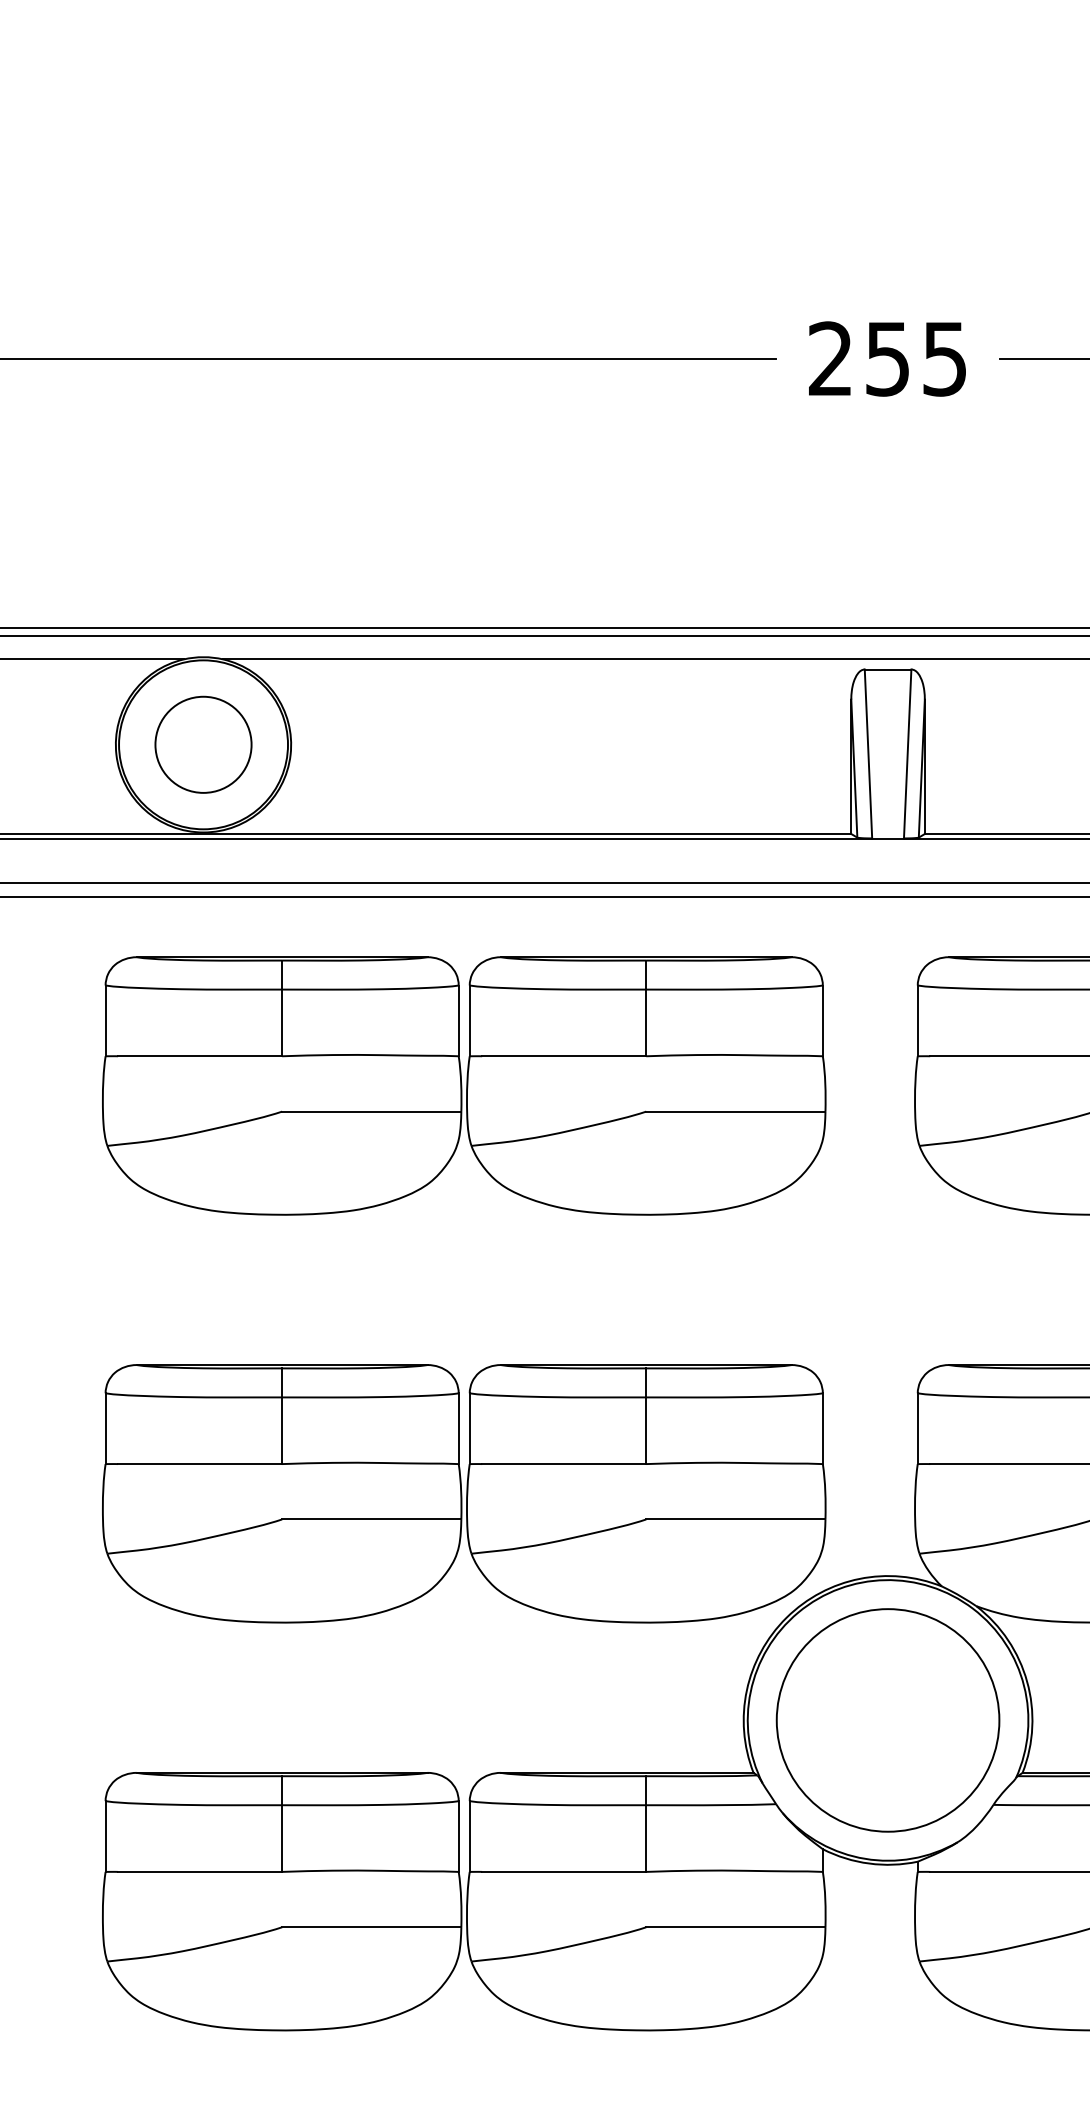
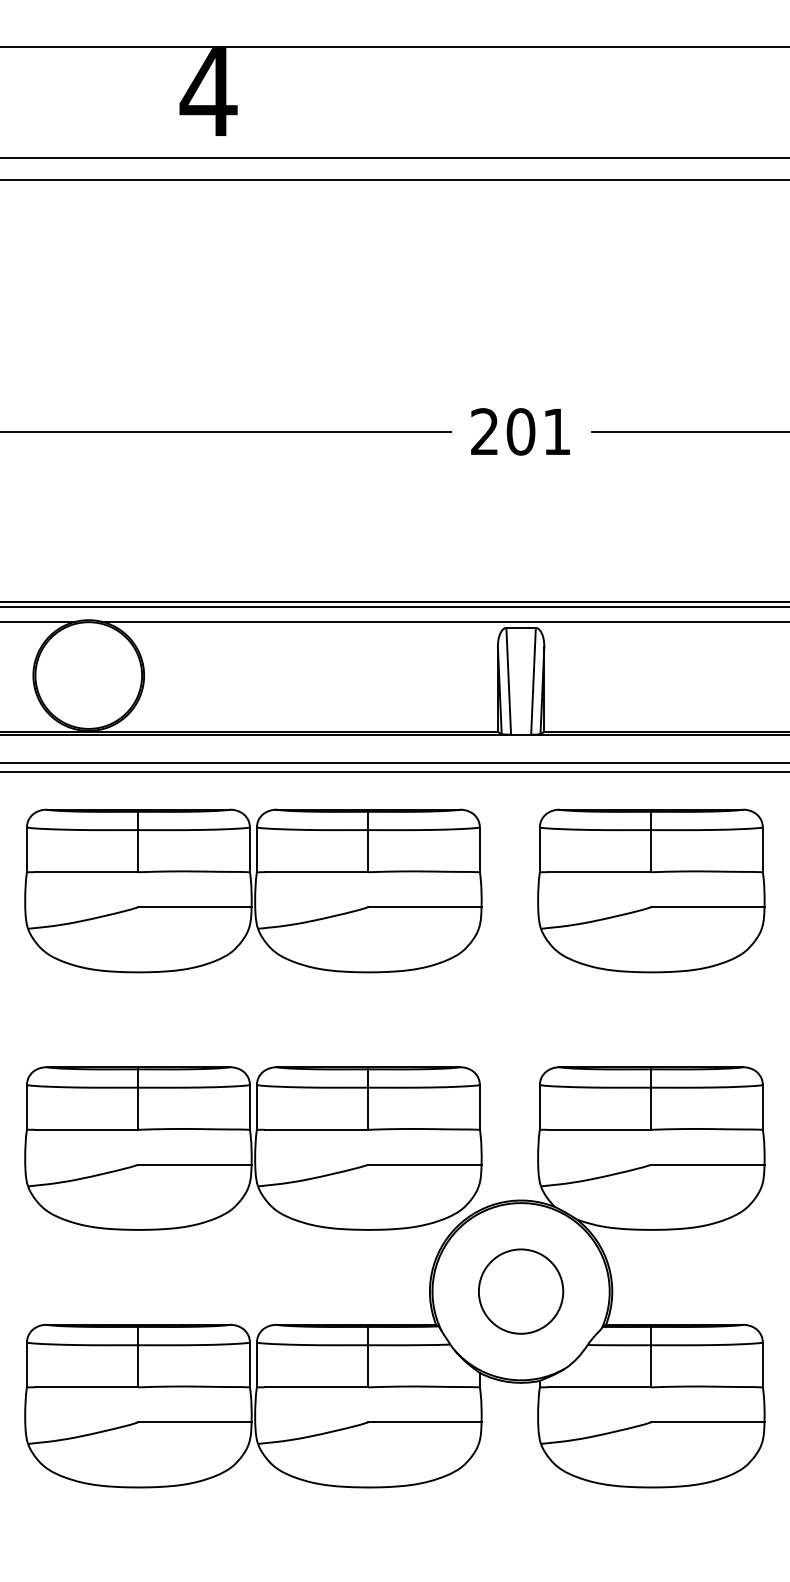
text: (915, 358) -> (538, 431), 255 -> 201
circle: (203, 744) -> (88, 675), removed
circle: (887, 1720) -> (520, 1291), size x0.6

